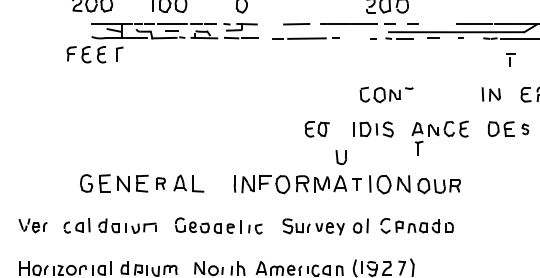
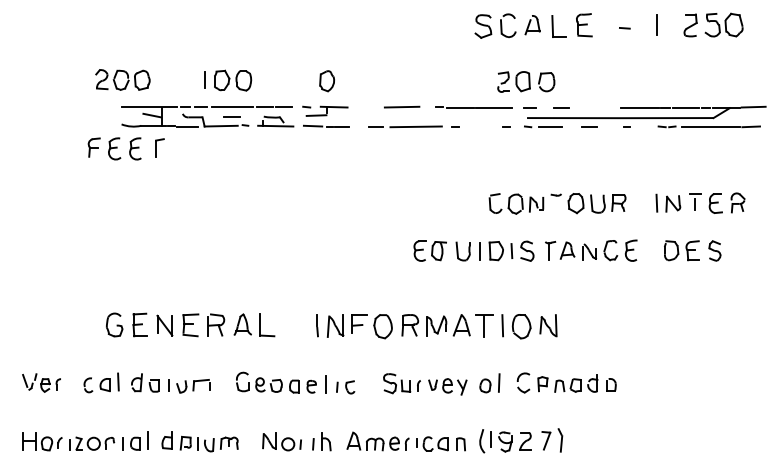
part: (511, 59) -> (695, 201), moved
part: (525, 129) -> (714, 250), size x1.43
part: (419, 148) -> (550, 250), moved
part: (340, 157) -> (462, 251), moved
part: (161, 183) -> (216, 324), size x1.43
part: (356, 183) -> (484, 325), size x1.43
part: (438, 186) -> (596, 203), moved

